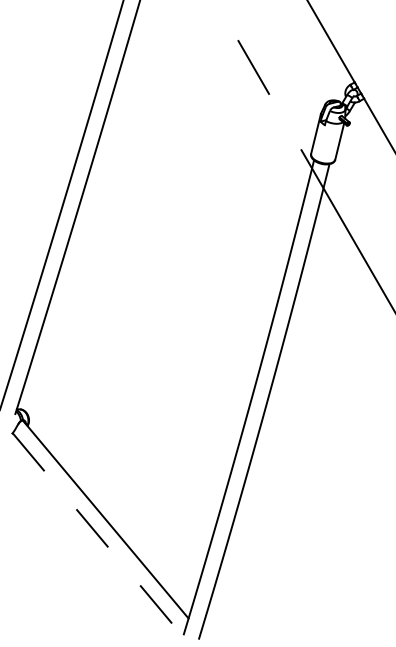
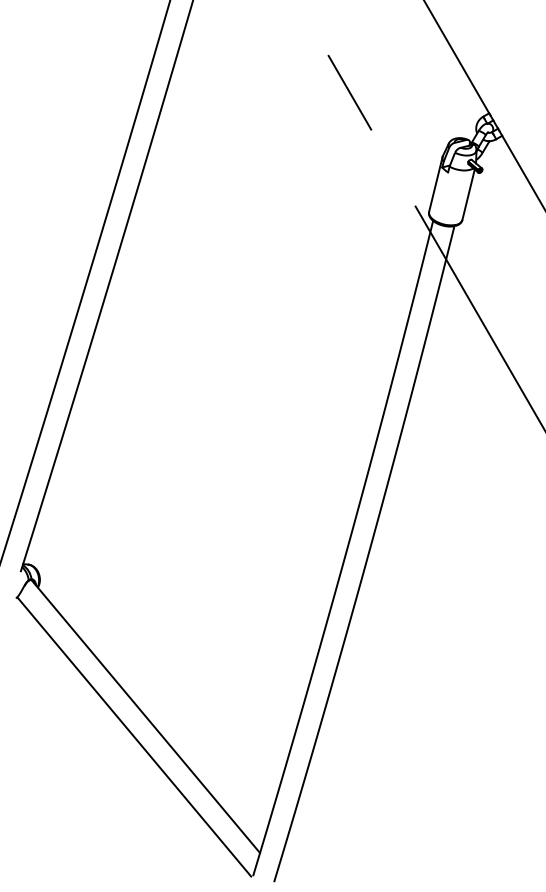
line: (97, 534) -> (134, 737), dashed -> solid

